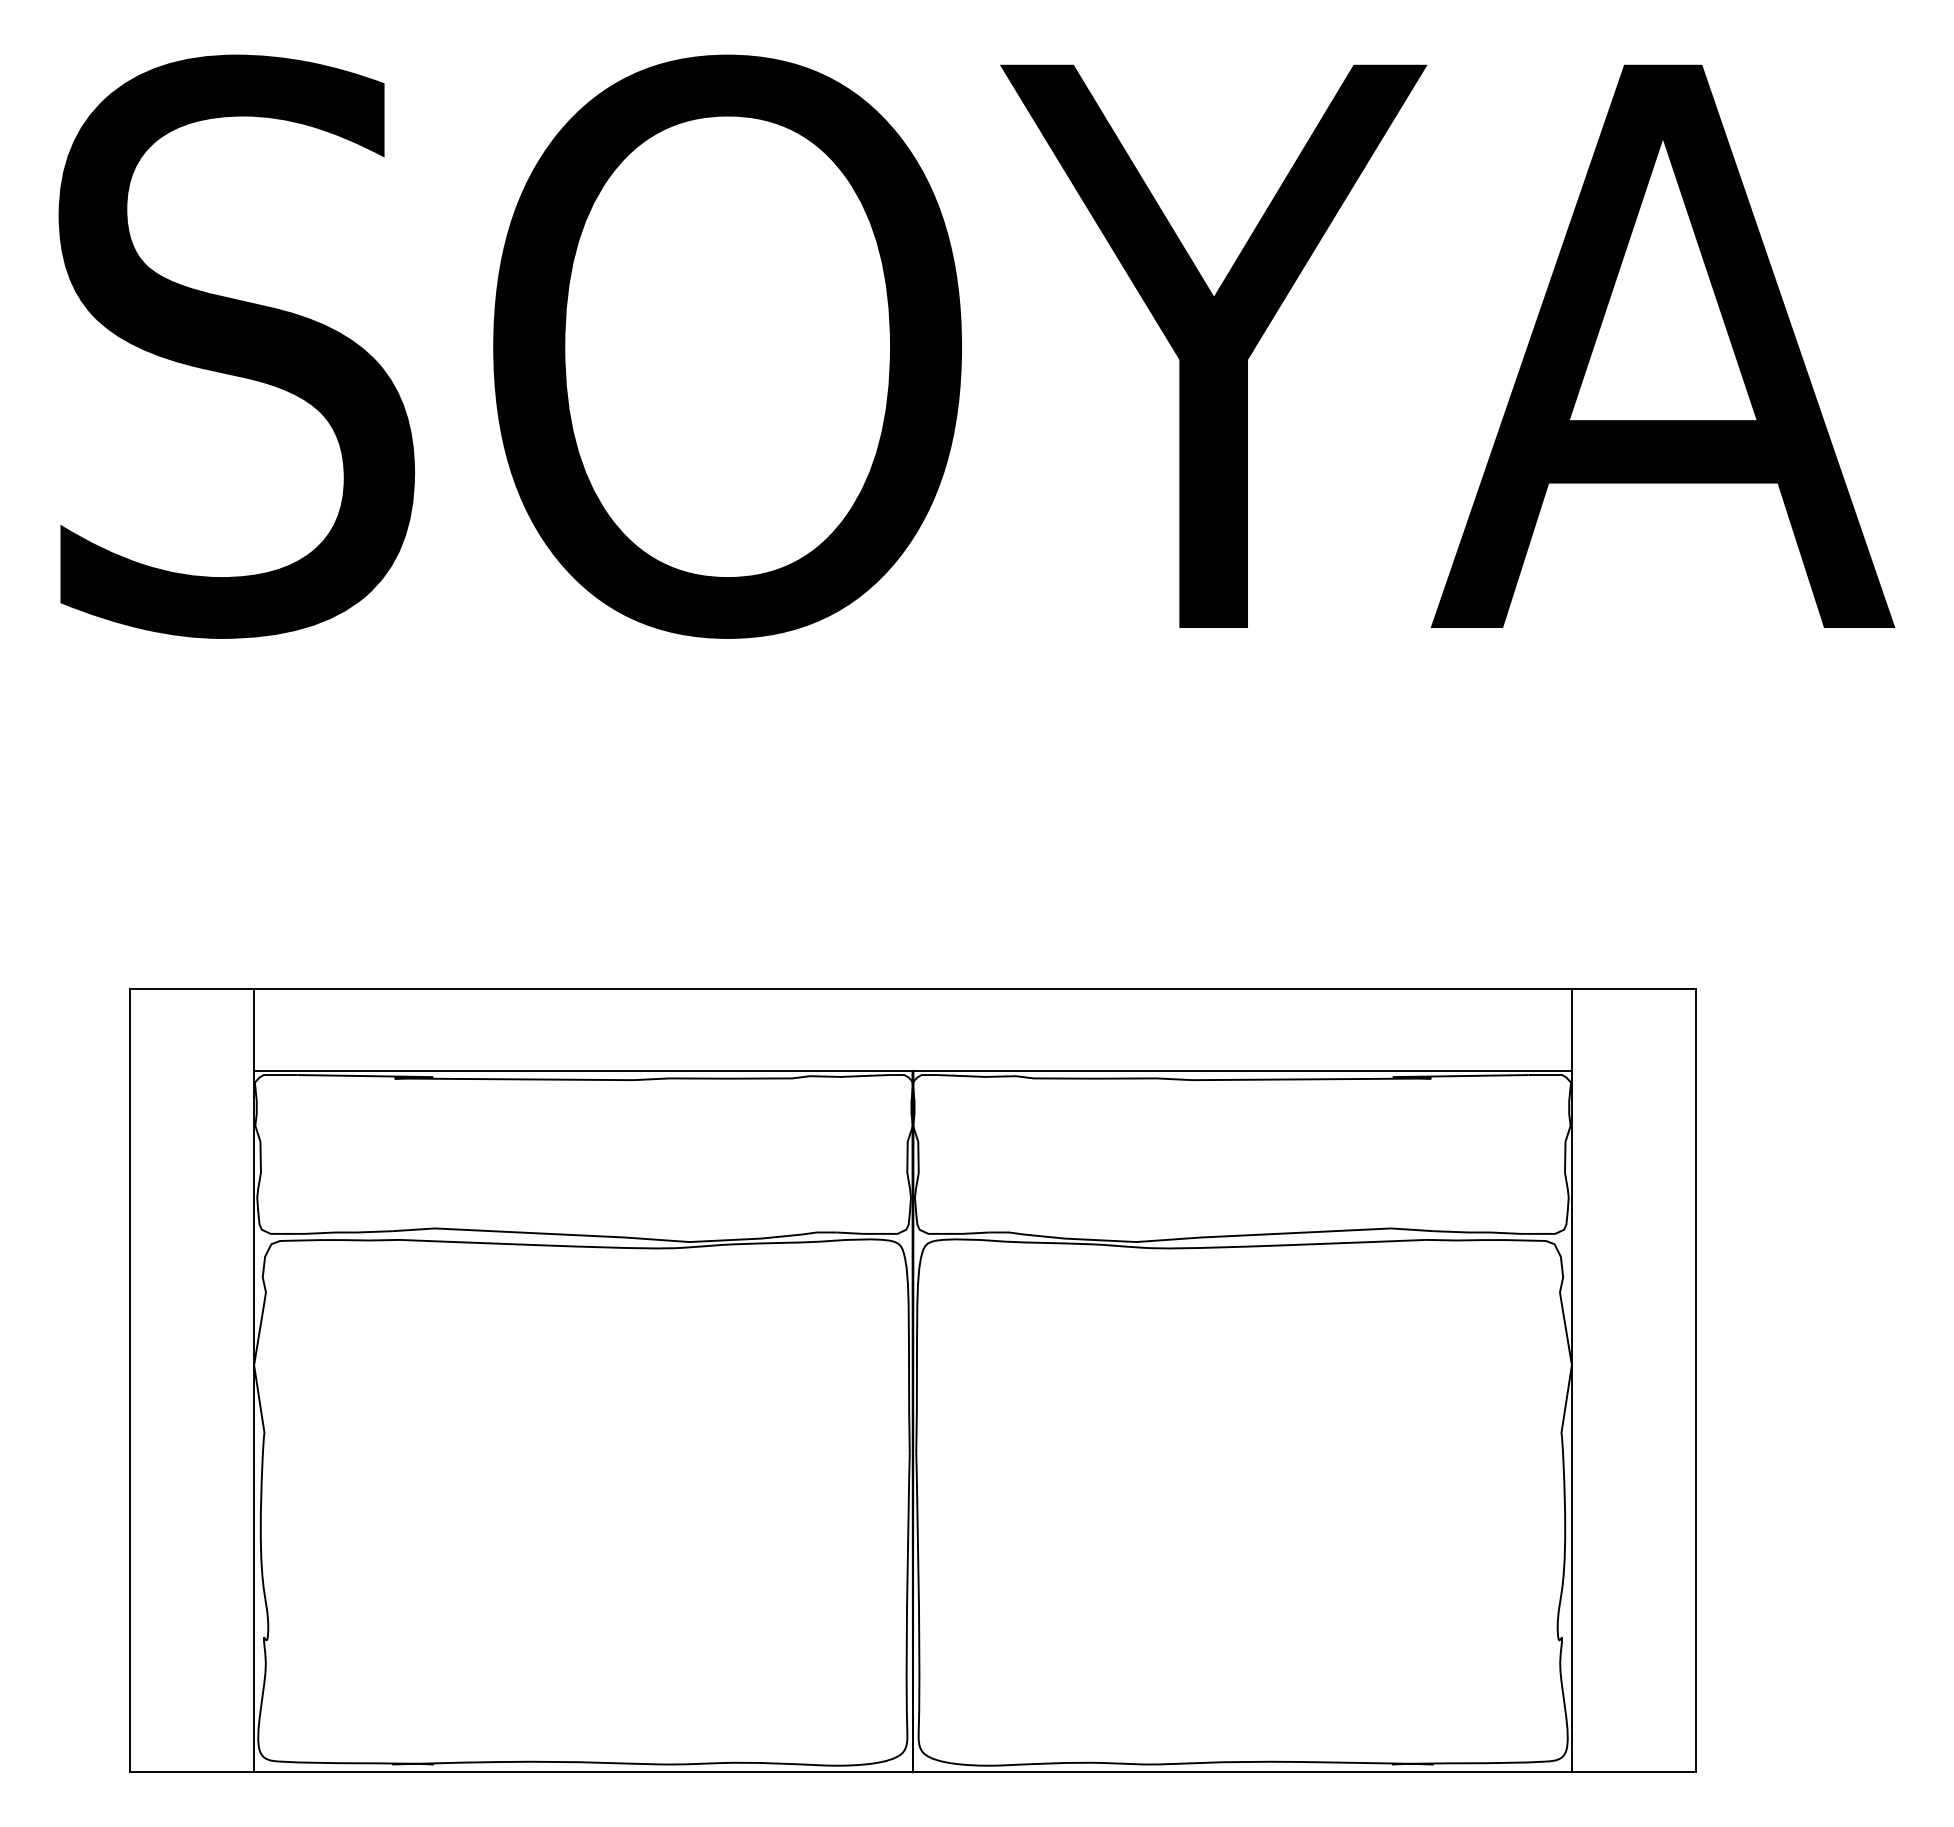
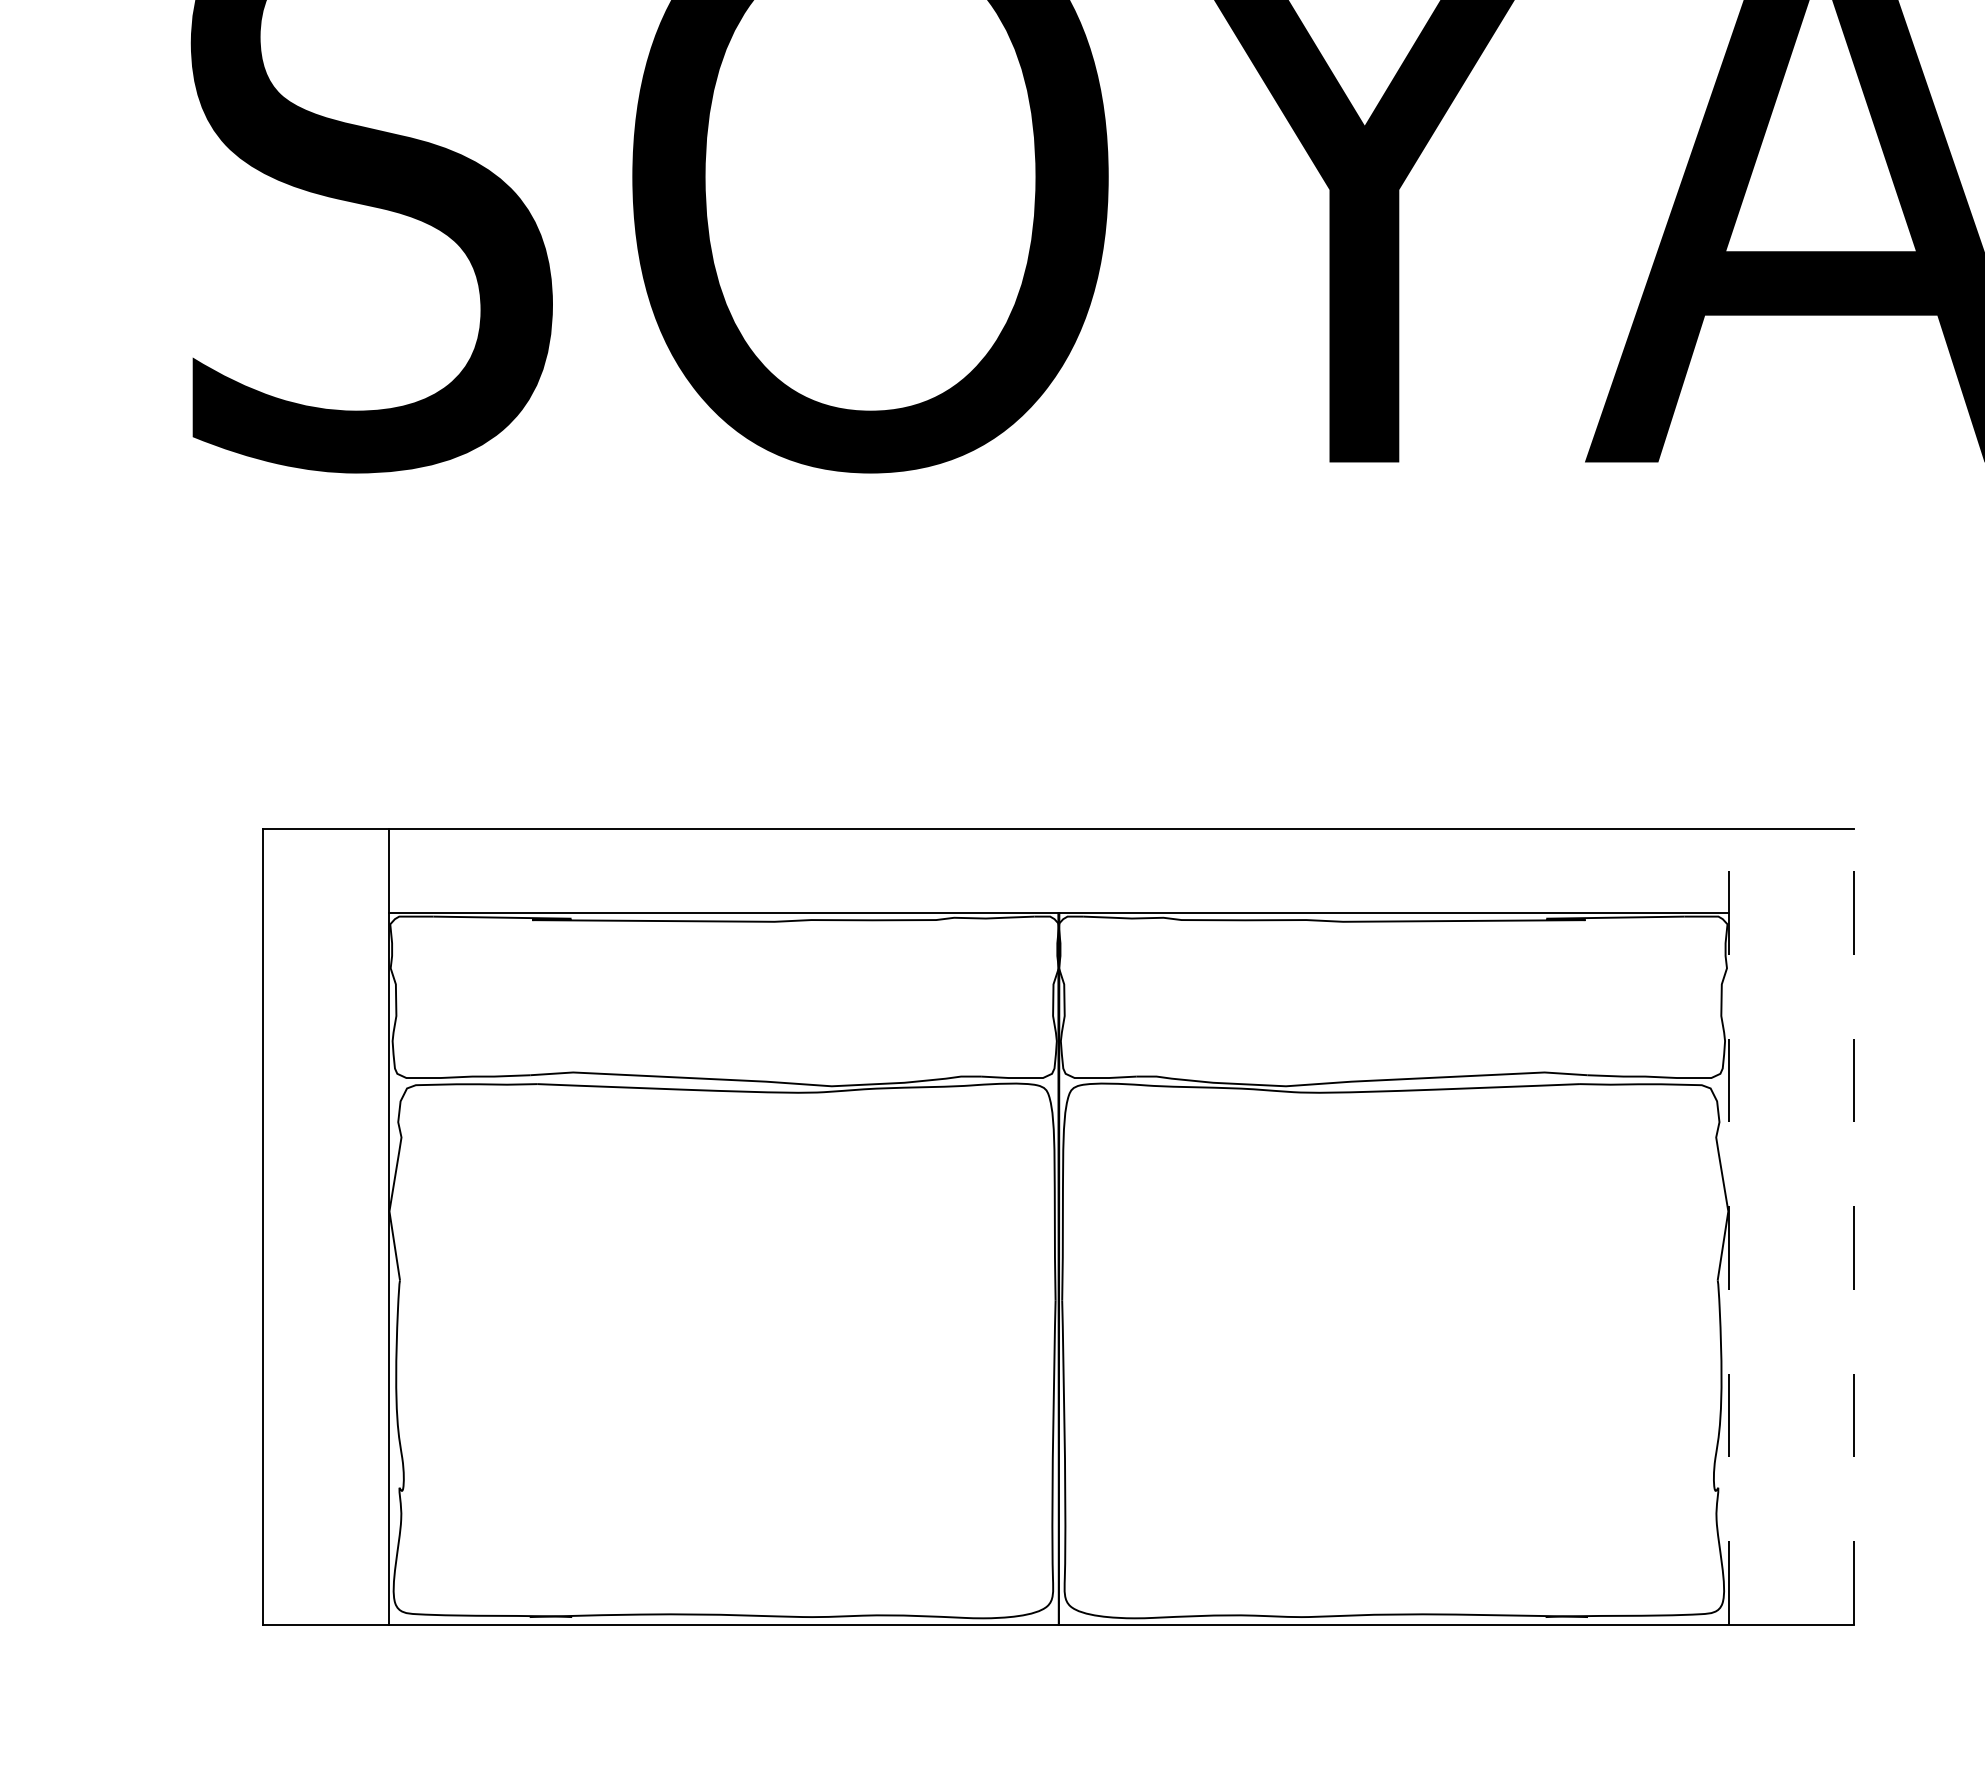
line: (1572, 1380) -> (1728, 1226), solid -> dashed
line: (1696, 1380) -> (1854, 1226), solid -> dashed

